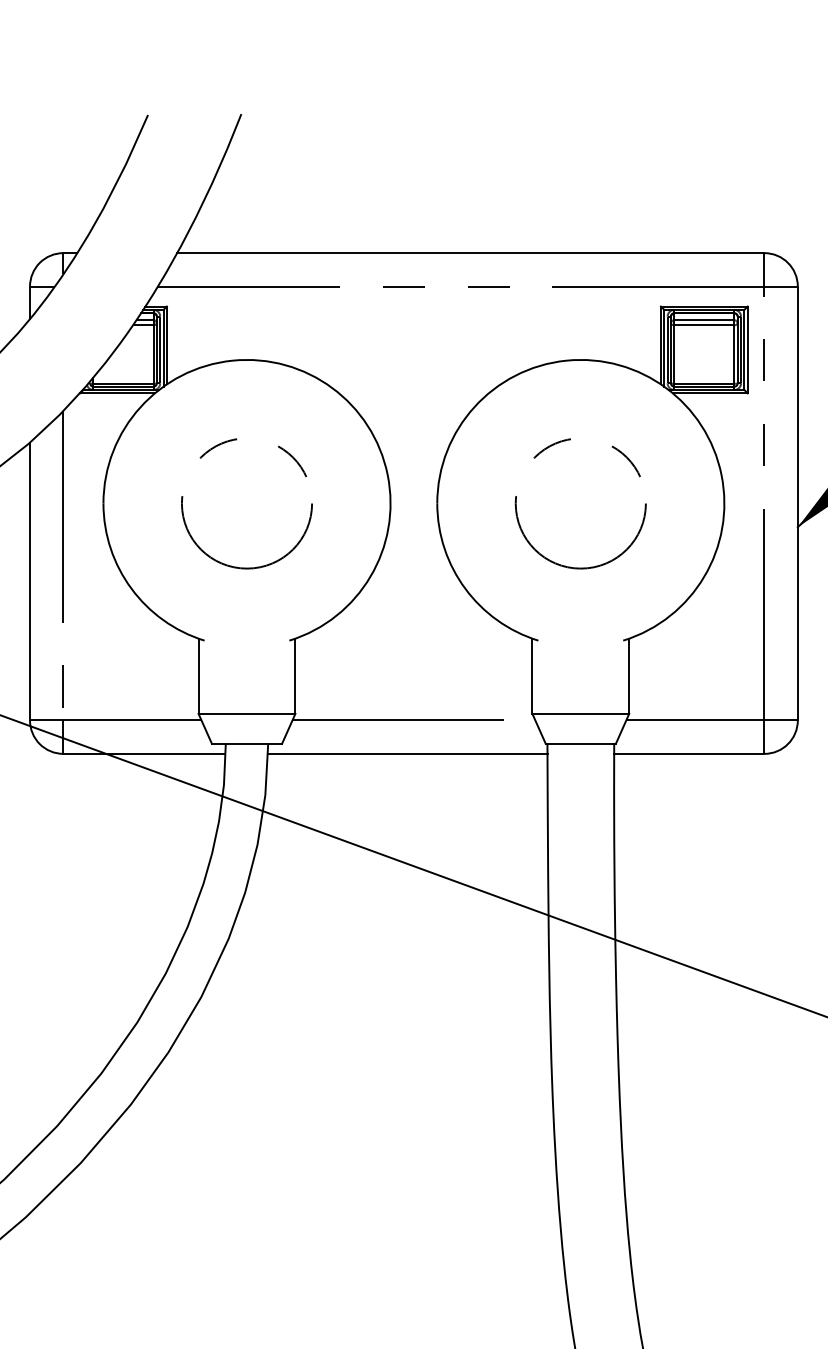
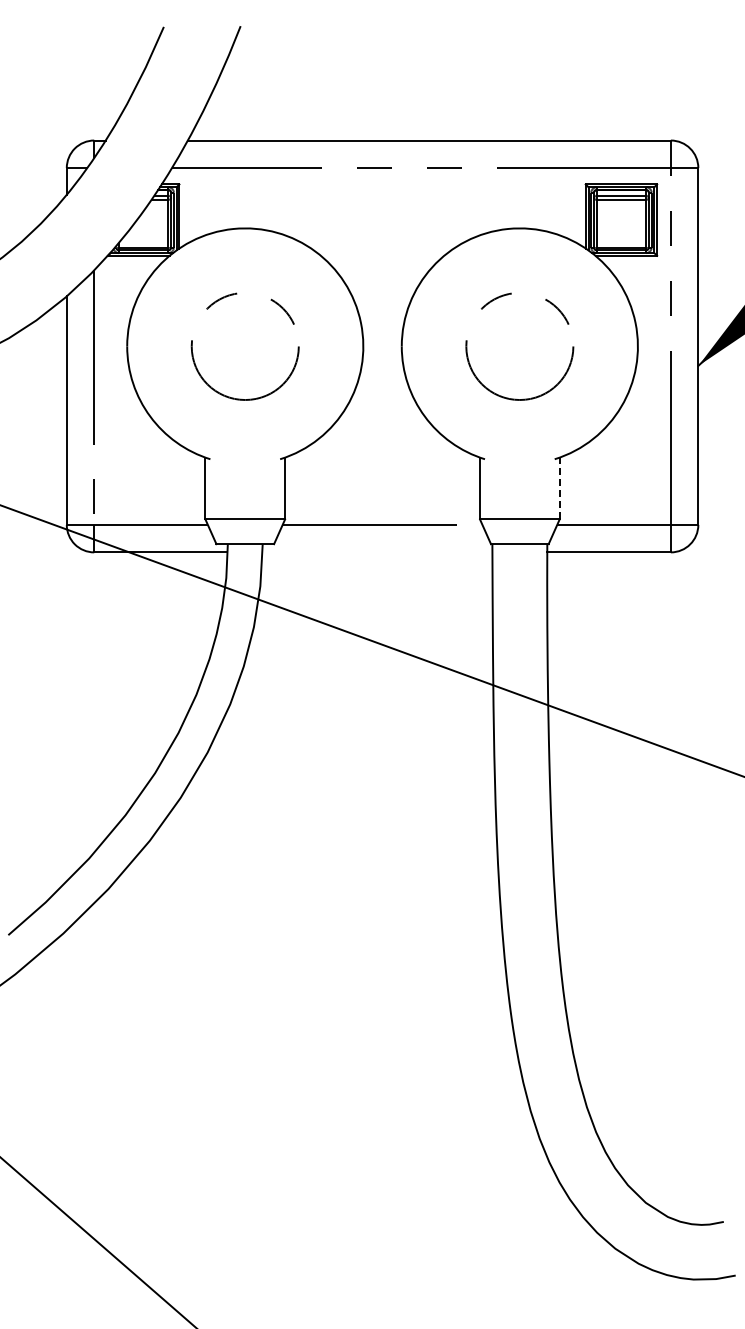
line: (629, 676) -> (559, 488), solid -> dashed
line: (407, 754) -> (377, 552), removed

